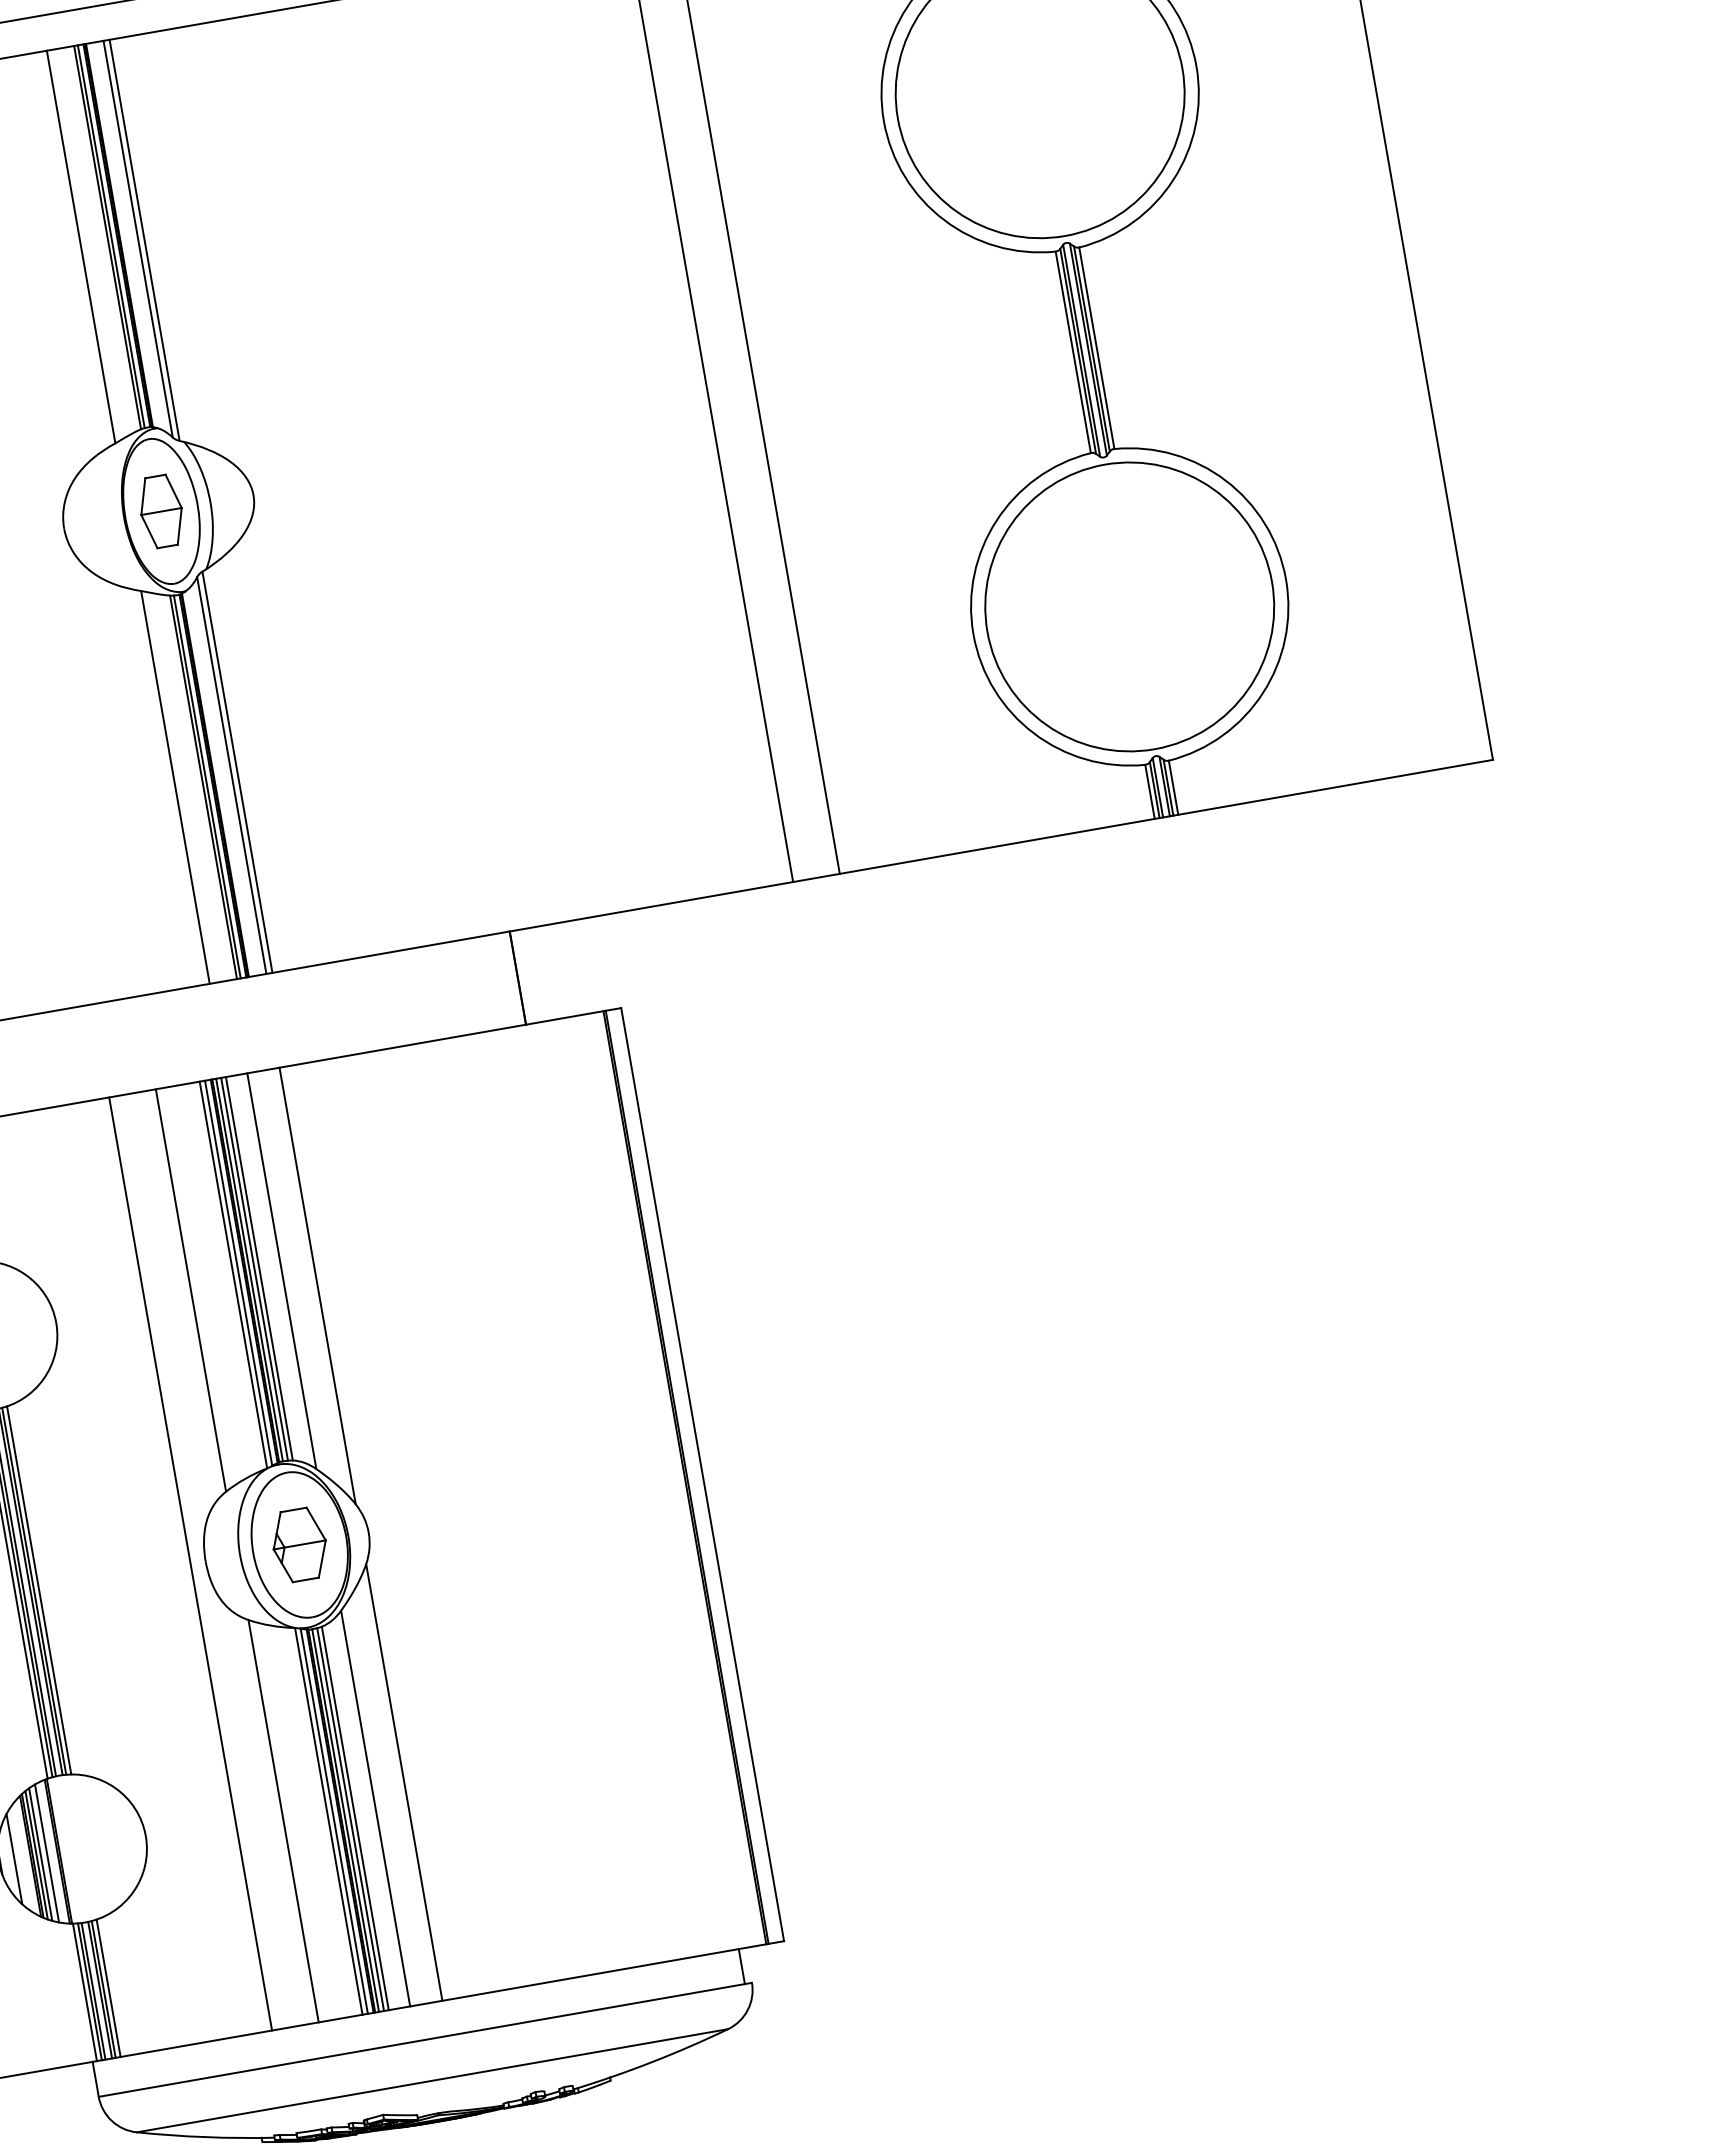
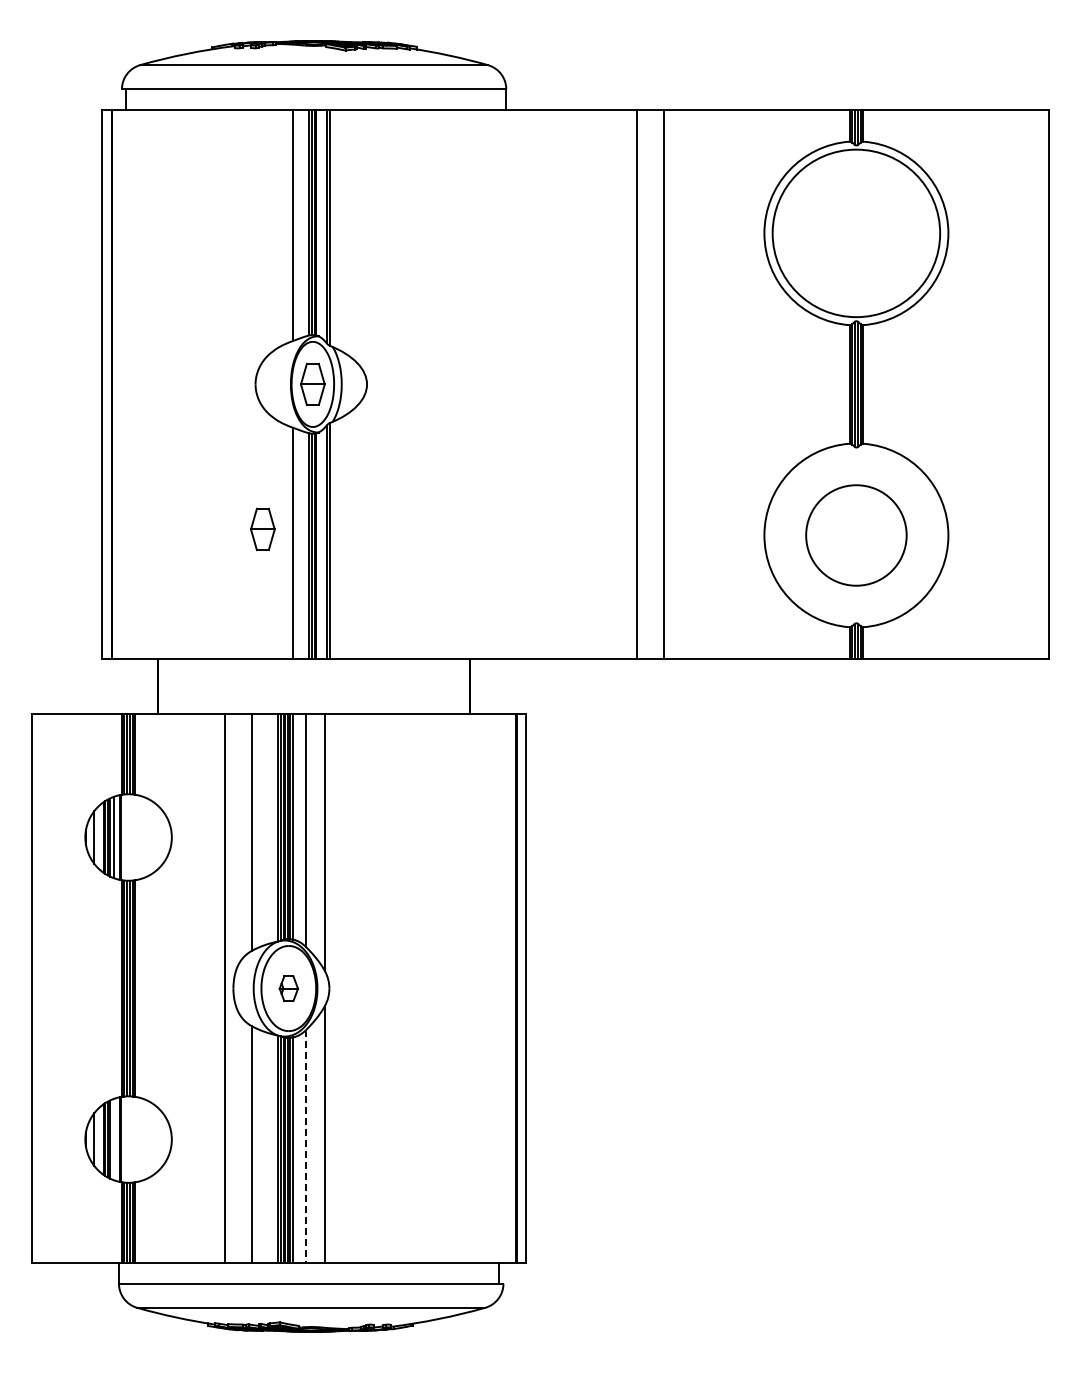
circle: (1129, 606) -> (856, 535), size x0.6
part: (118, 771) -> (262, 528), added
part: (299, 1544) -> (288, 988), size x0.6
line: (375, 1810) -> (305, 1147), solid -> dashed
line: (46, 1853) -> (113, 1139), removed

